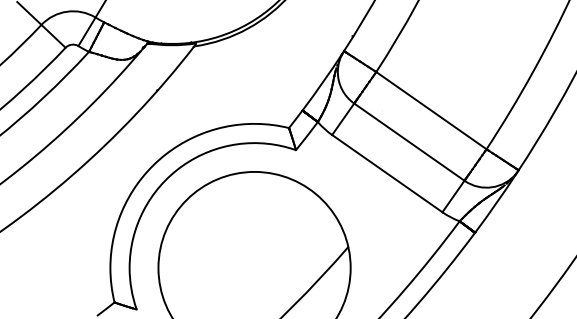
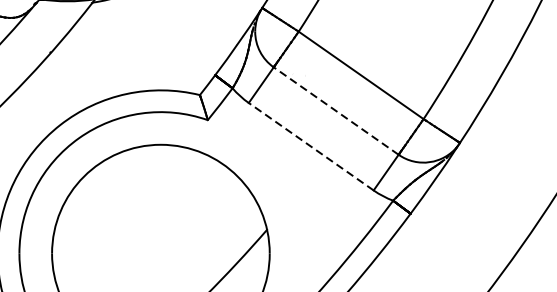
line: (408, 141) -> (335, 110), solid -> dashed
line: (386, 173) -> (310, 146), solid -> dashed

